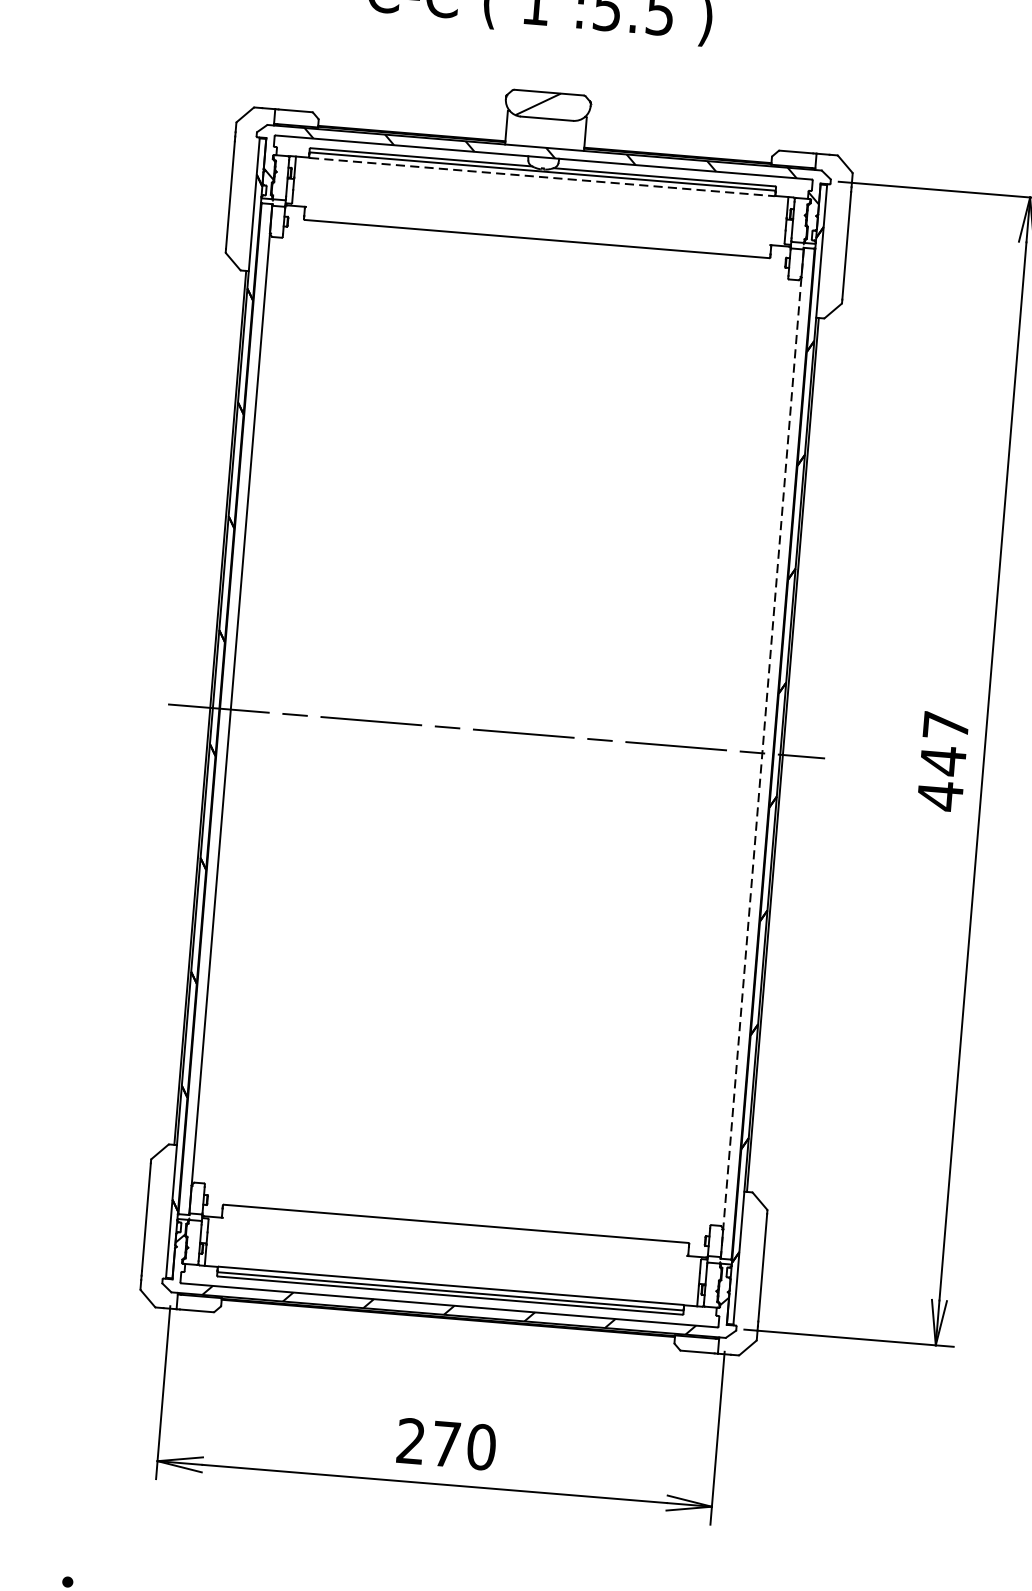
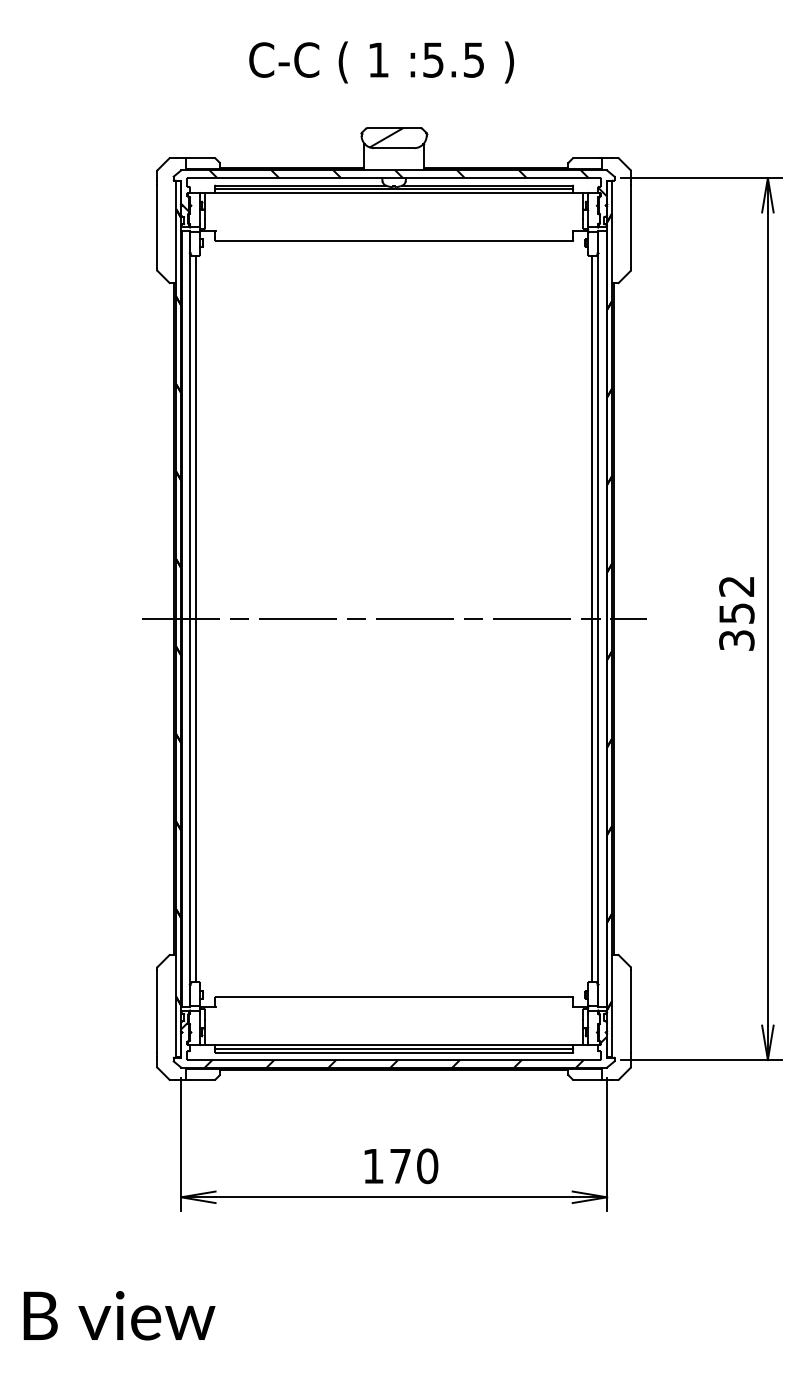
line: (542, 177) -> (394, 193), dashed -> solid
line: (239, 709) -> (196, 618), added
line: (754, 751) -> (592, 618), added
line: (762, 753) -> (598, 619), dashed -> solid
text: (942, 760) -> (736, 613), 447 -> 352
text: (411, 1440) -> (373, 1165), 270 -> 170

